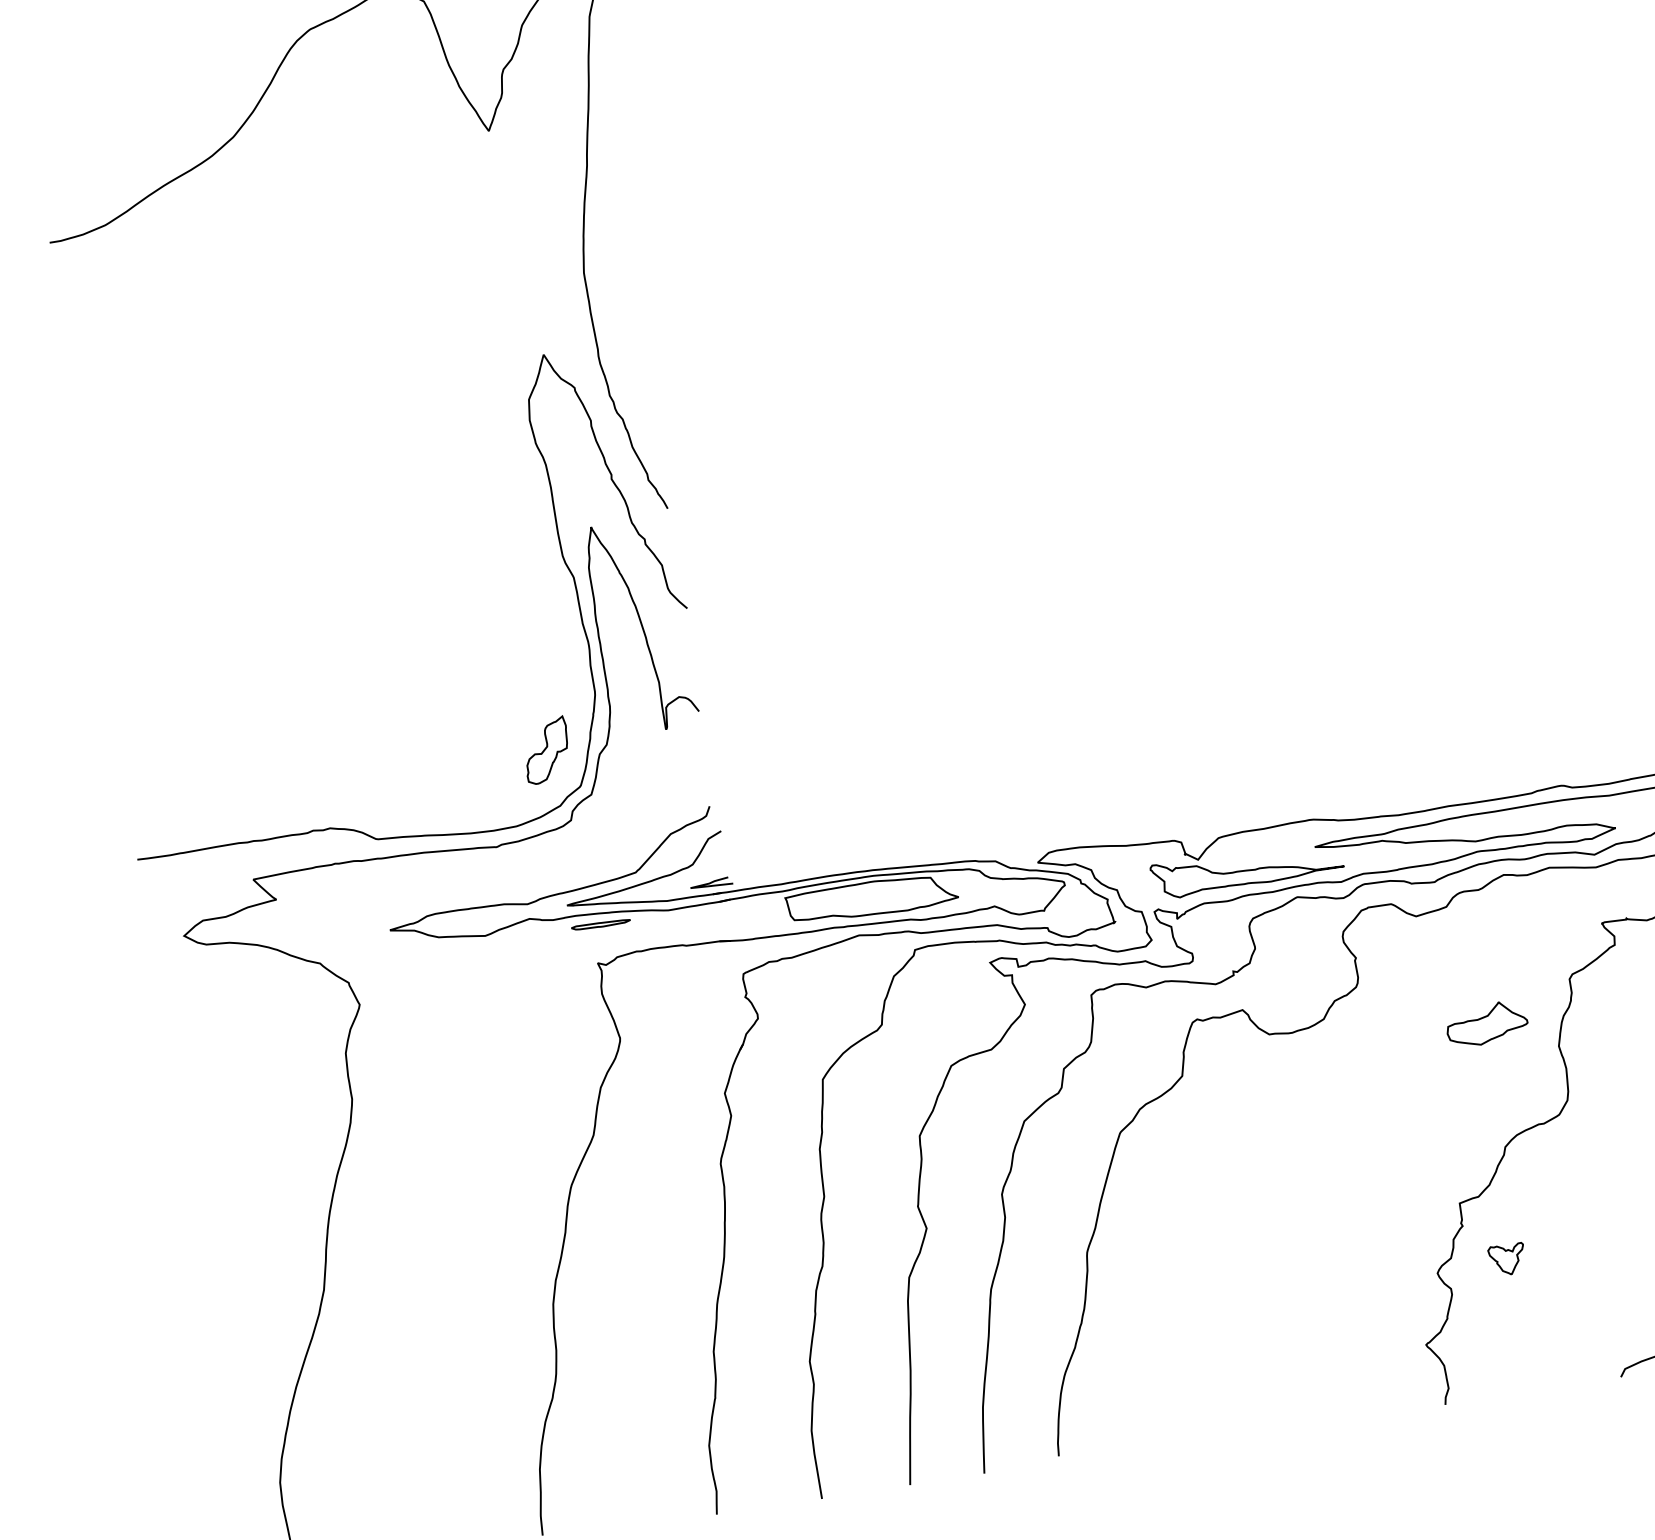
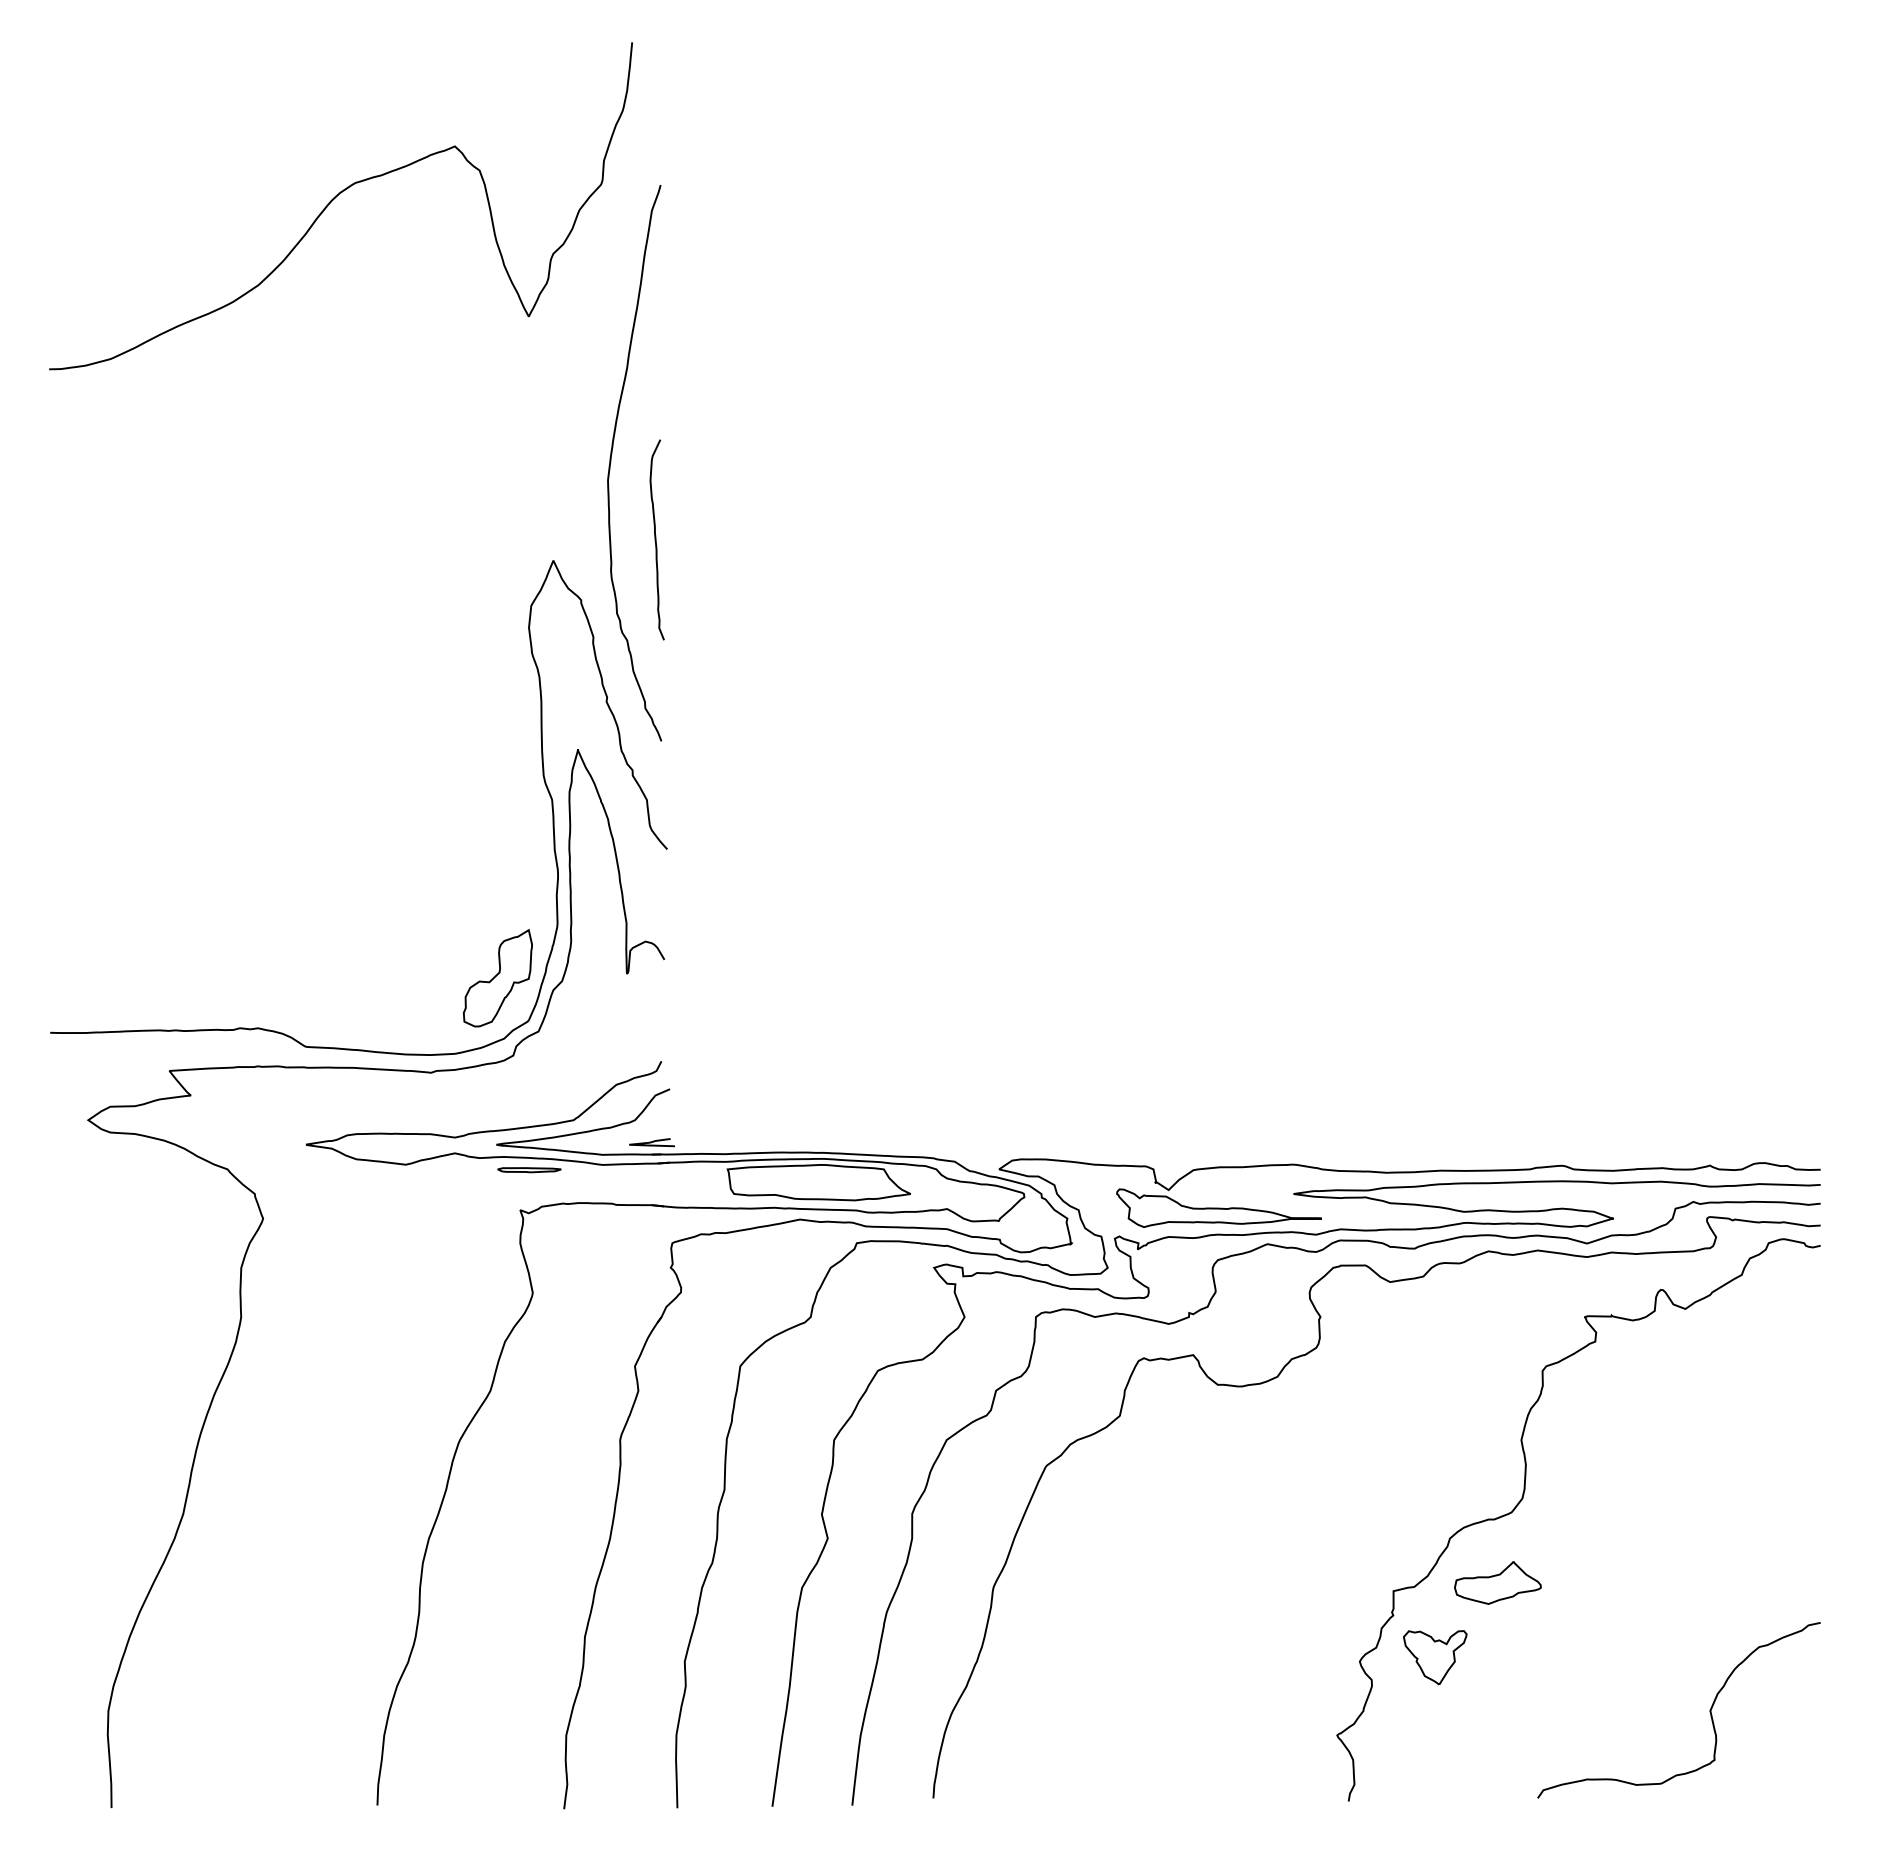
curve: (636, 321) -> (656, 539), added
part: (546, 750) -> (497, 978), size x1.43
part: (1486, 1023) -> (1497, 1582), moved
part: (1507, 1259) -> (1435, 1657), size x1.67

